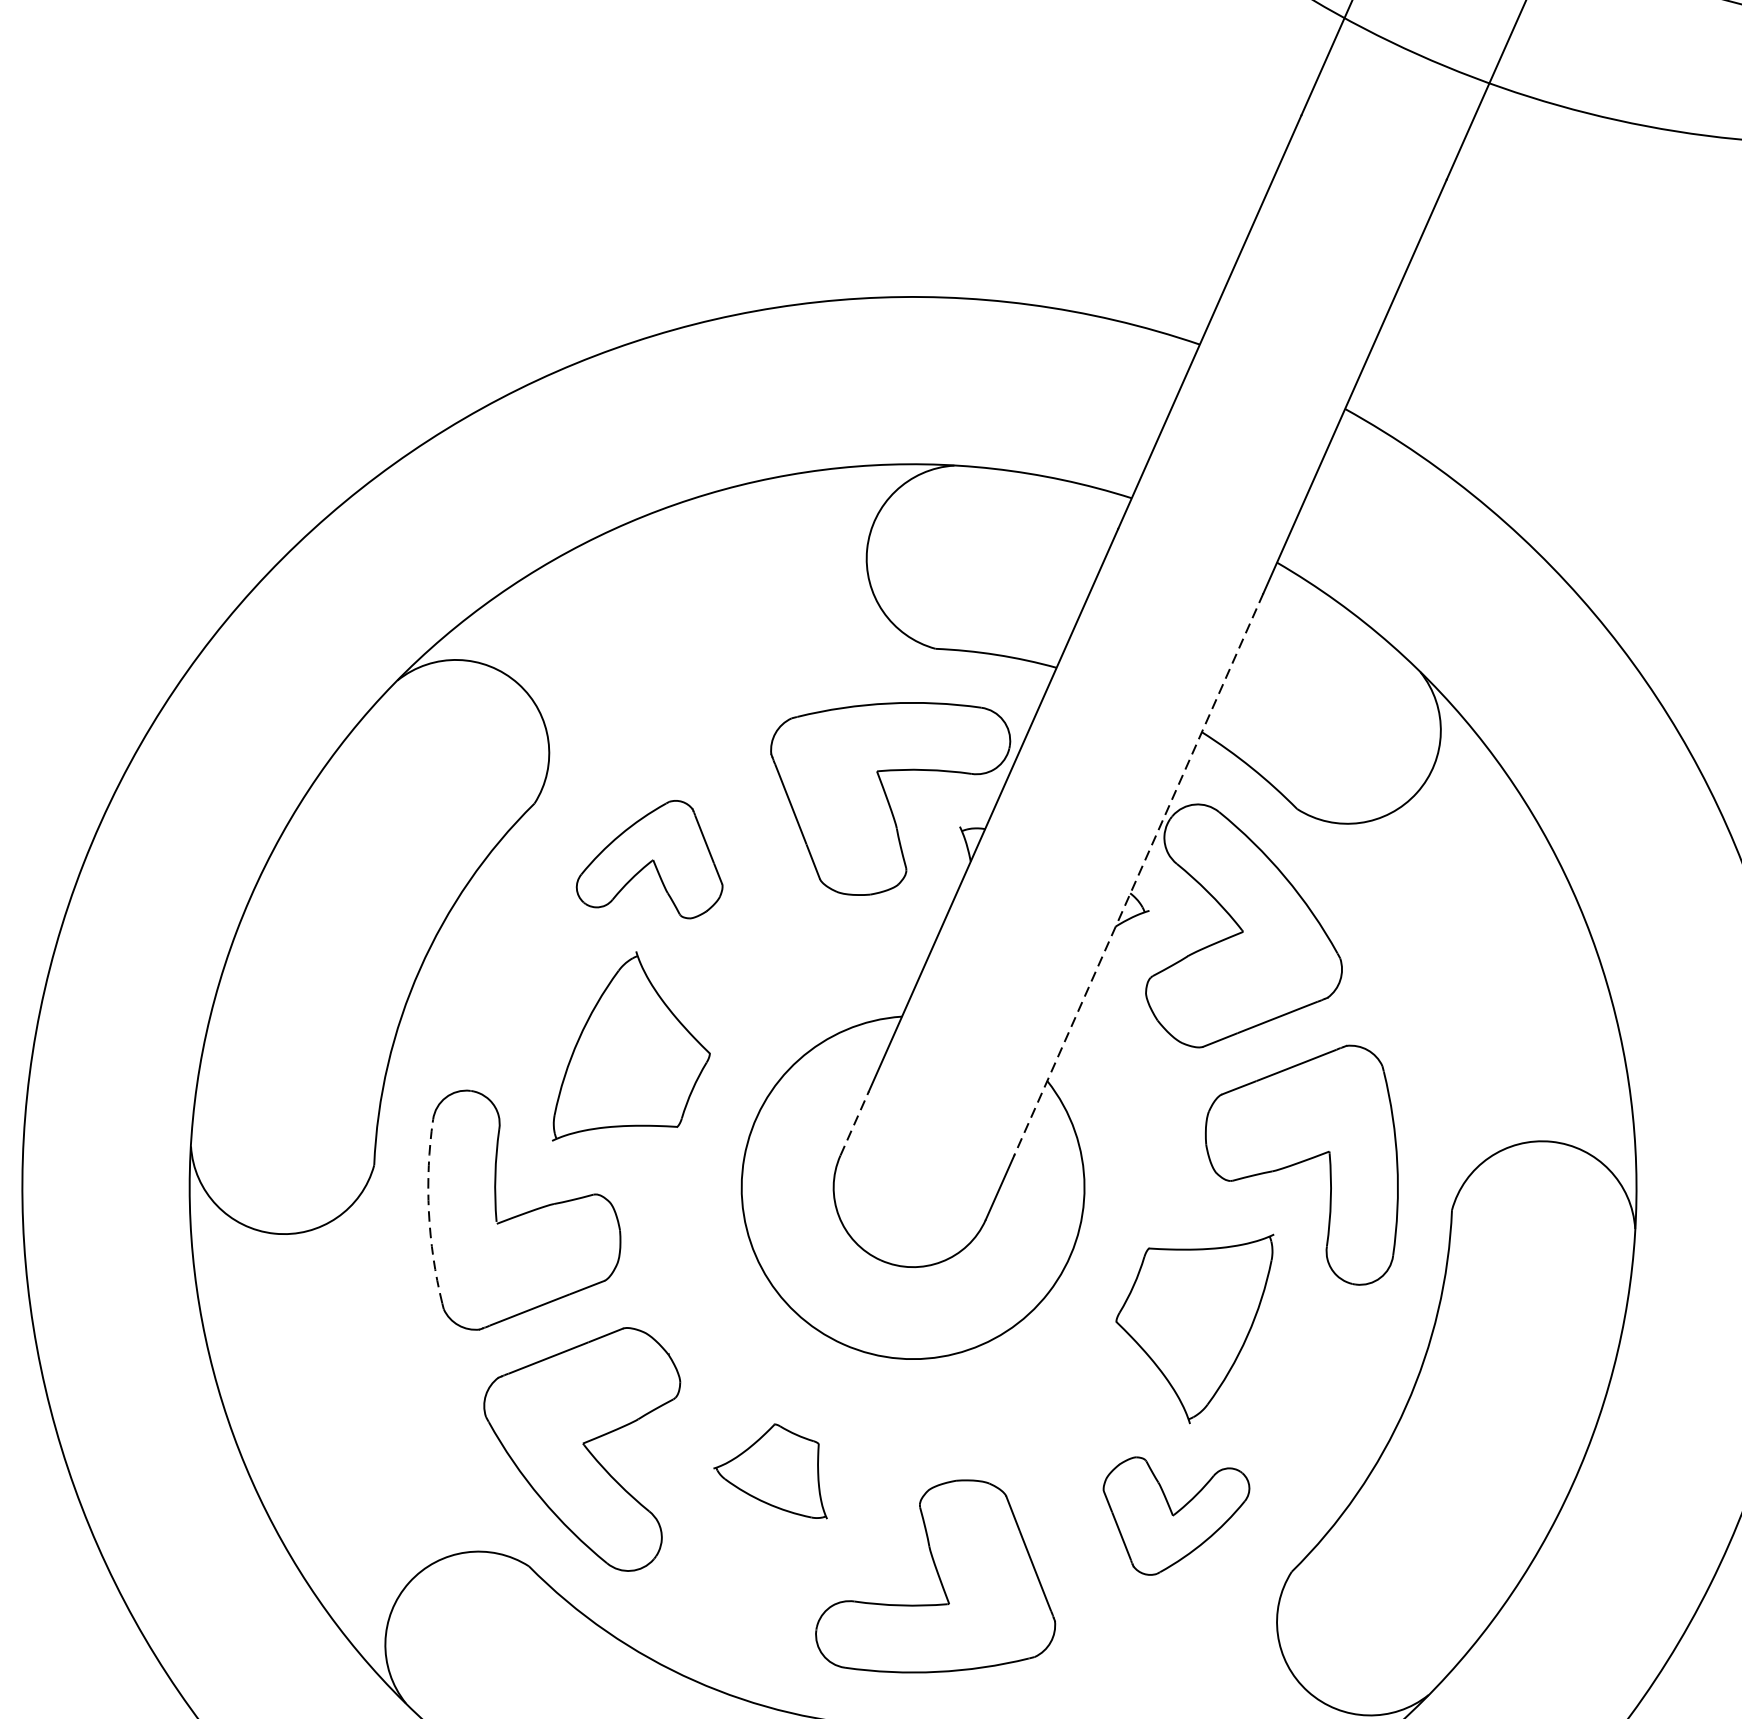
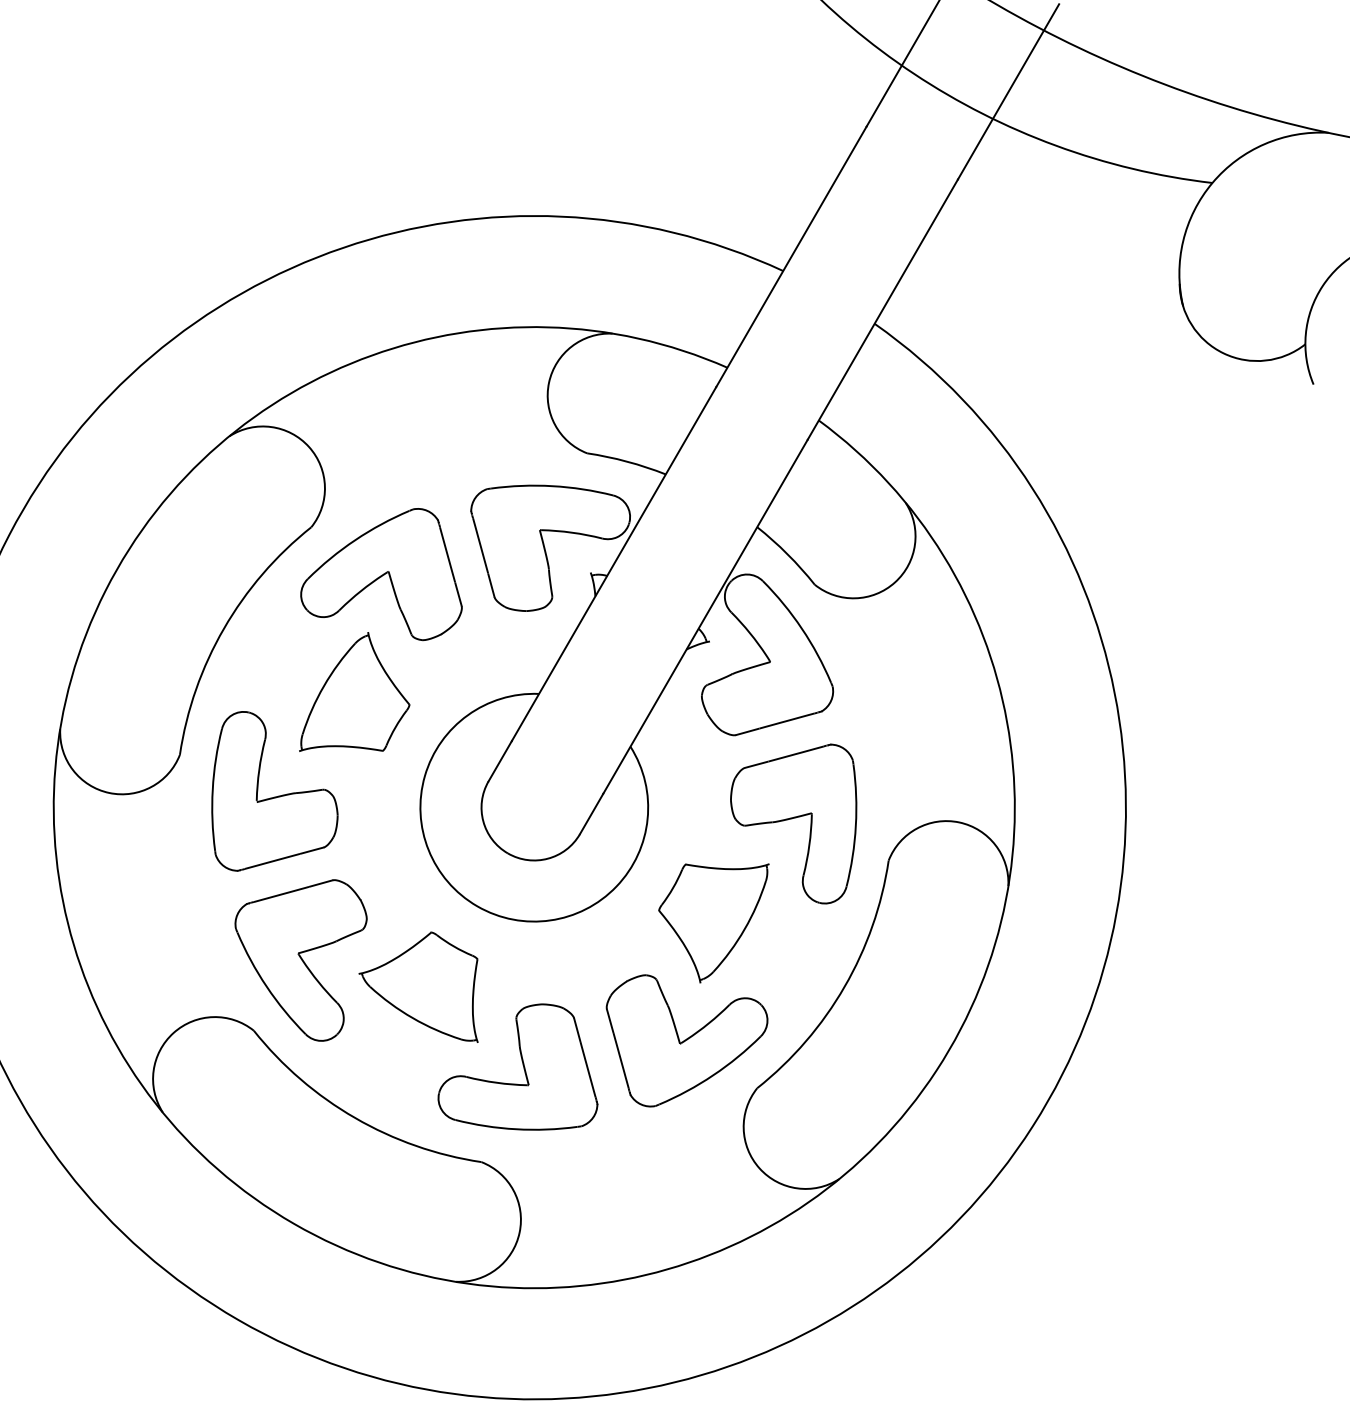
part: (647, 863) -> (381, 574), size x1.67
line: (1138, 875) -> (705, 617), dashed -> solid
line: (854, 1122) -> (500, 760), dashed -> solid
arc: (428, 1211) -> (212, 789), dashed -> solid
part: (768, 1473) -> (418, 986), size x1.67
part: (1178, 1511) -> (686, 1040), size x1.67

